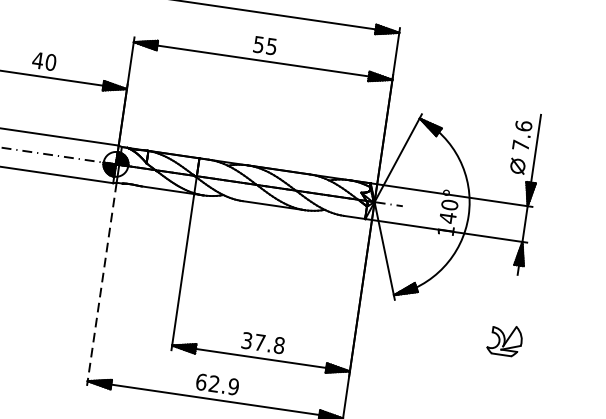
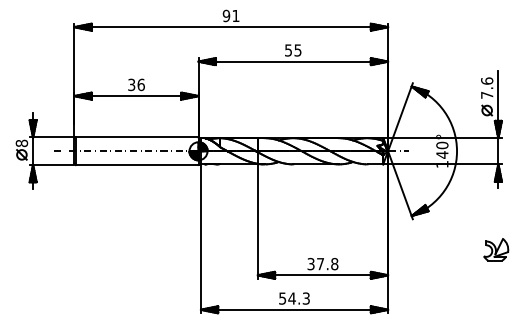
text: (43, 60) -> (135, 84), 40 -> 36
line: (101, 285) -> (200, 239), dashed -> solid
part: (505, 340) -> (496, 249), moved
text: (217, 384) -> (294, 298), 62.9 -> 54.3

